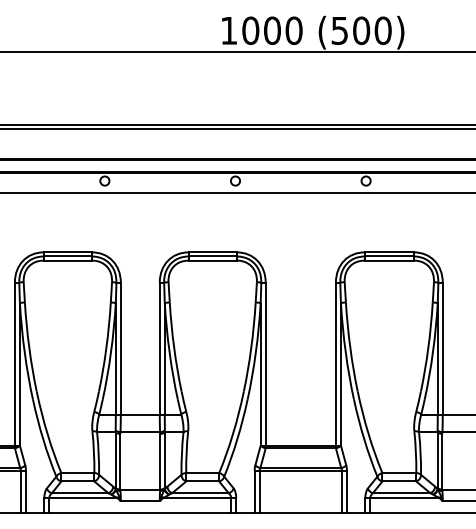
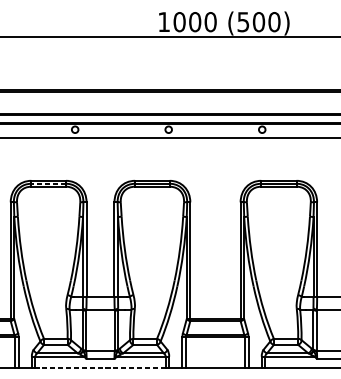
line: (67, 256) -> (48, 183), solid -> dashed
line: (140, 513) -> (100, 367), solid -> dashed

